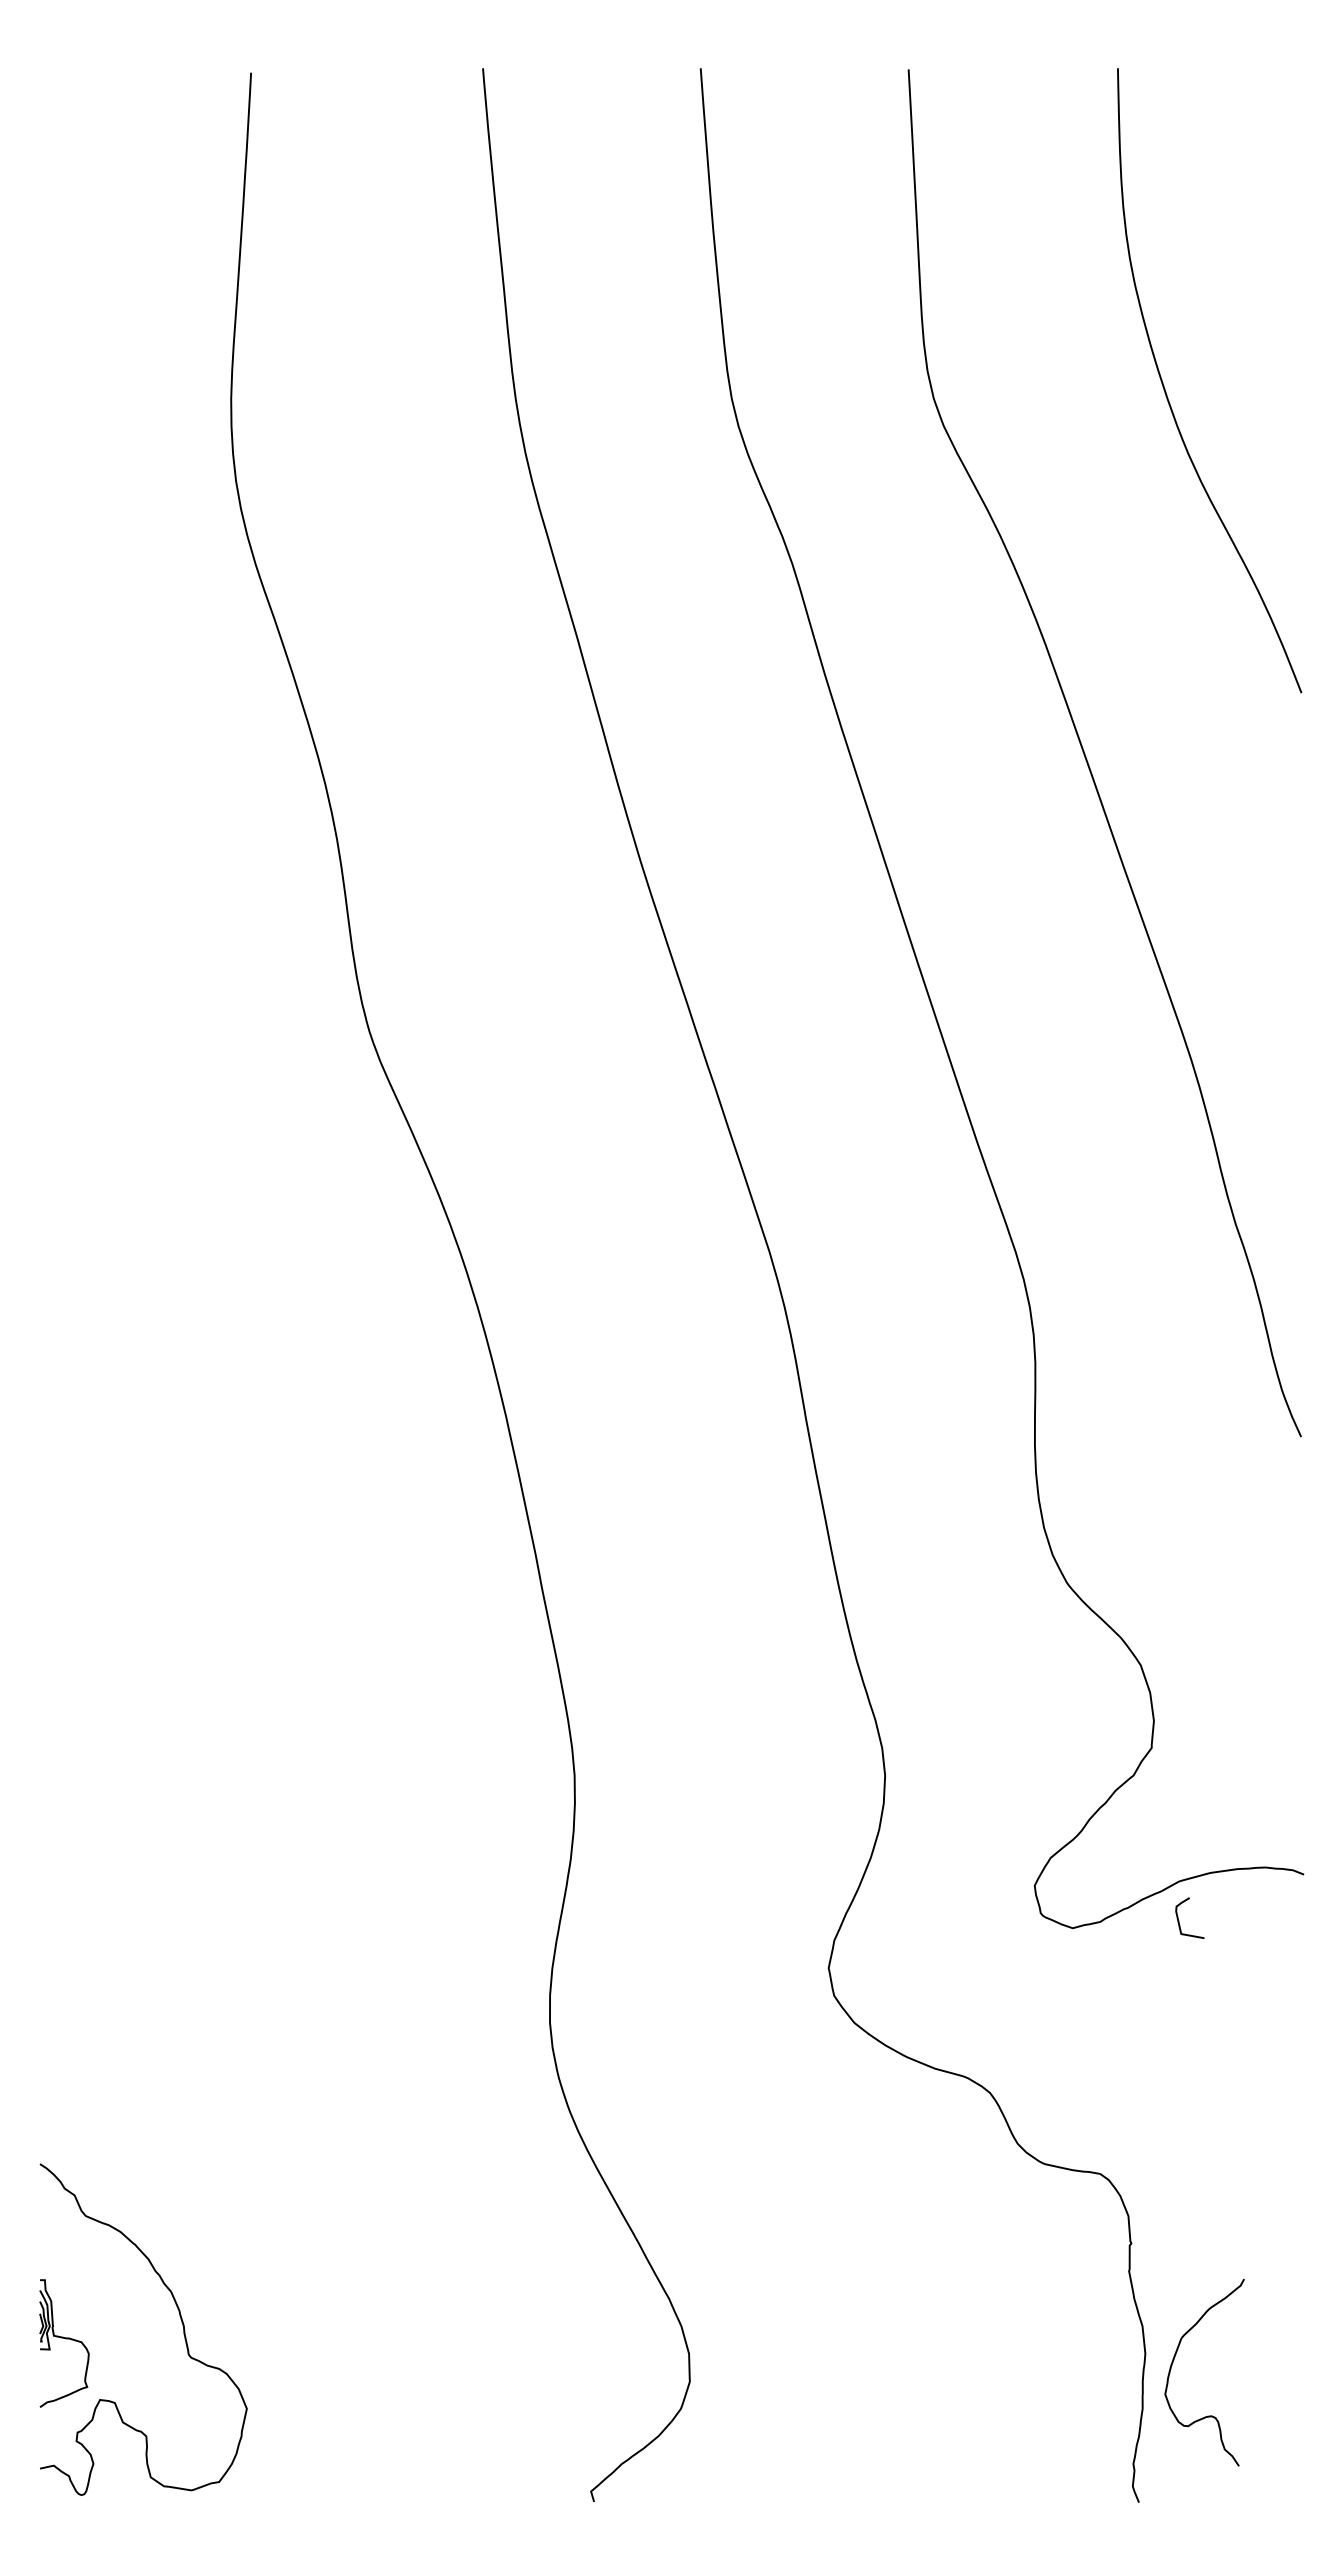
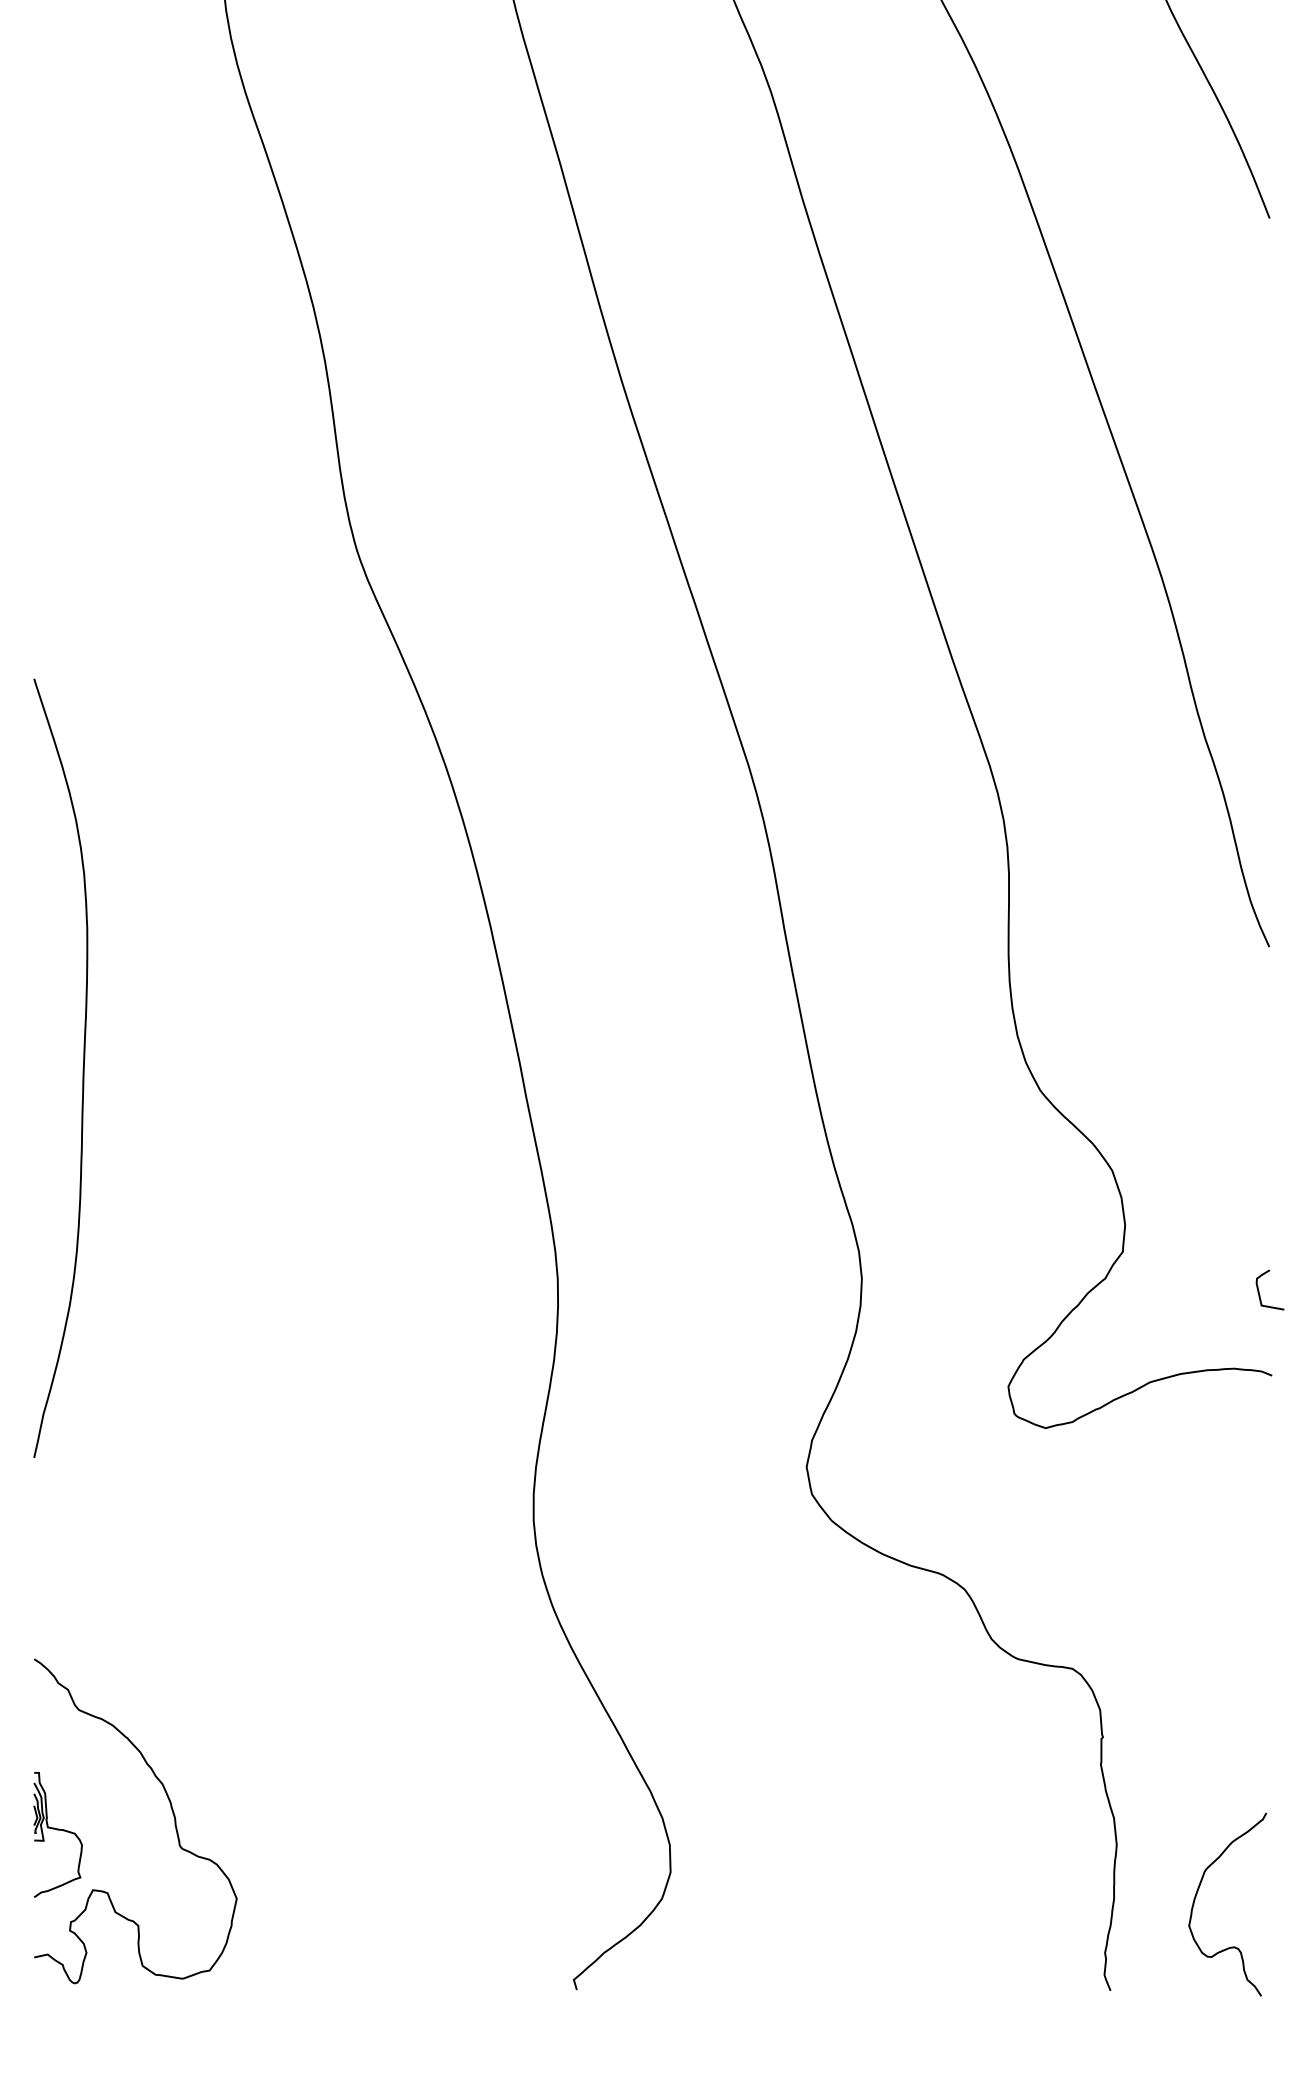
curve: (89, 1560) -> (82, 1068), added
curve: (1179, 1920) -> (1259, 1292), moved
curve: (1173, 2363) -> (1197, 1895), moved

